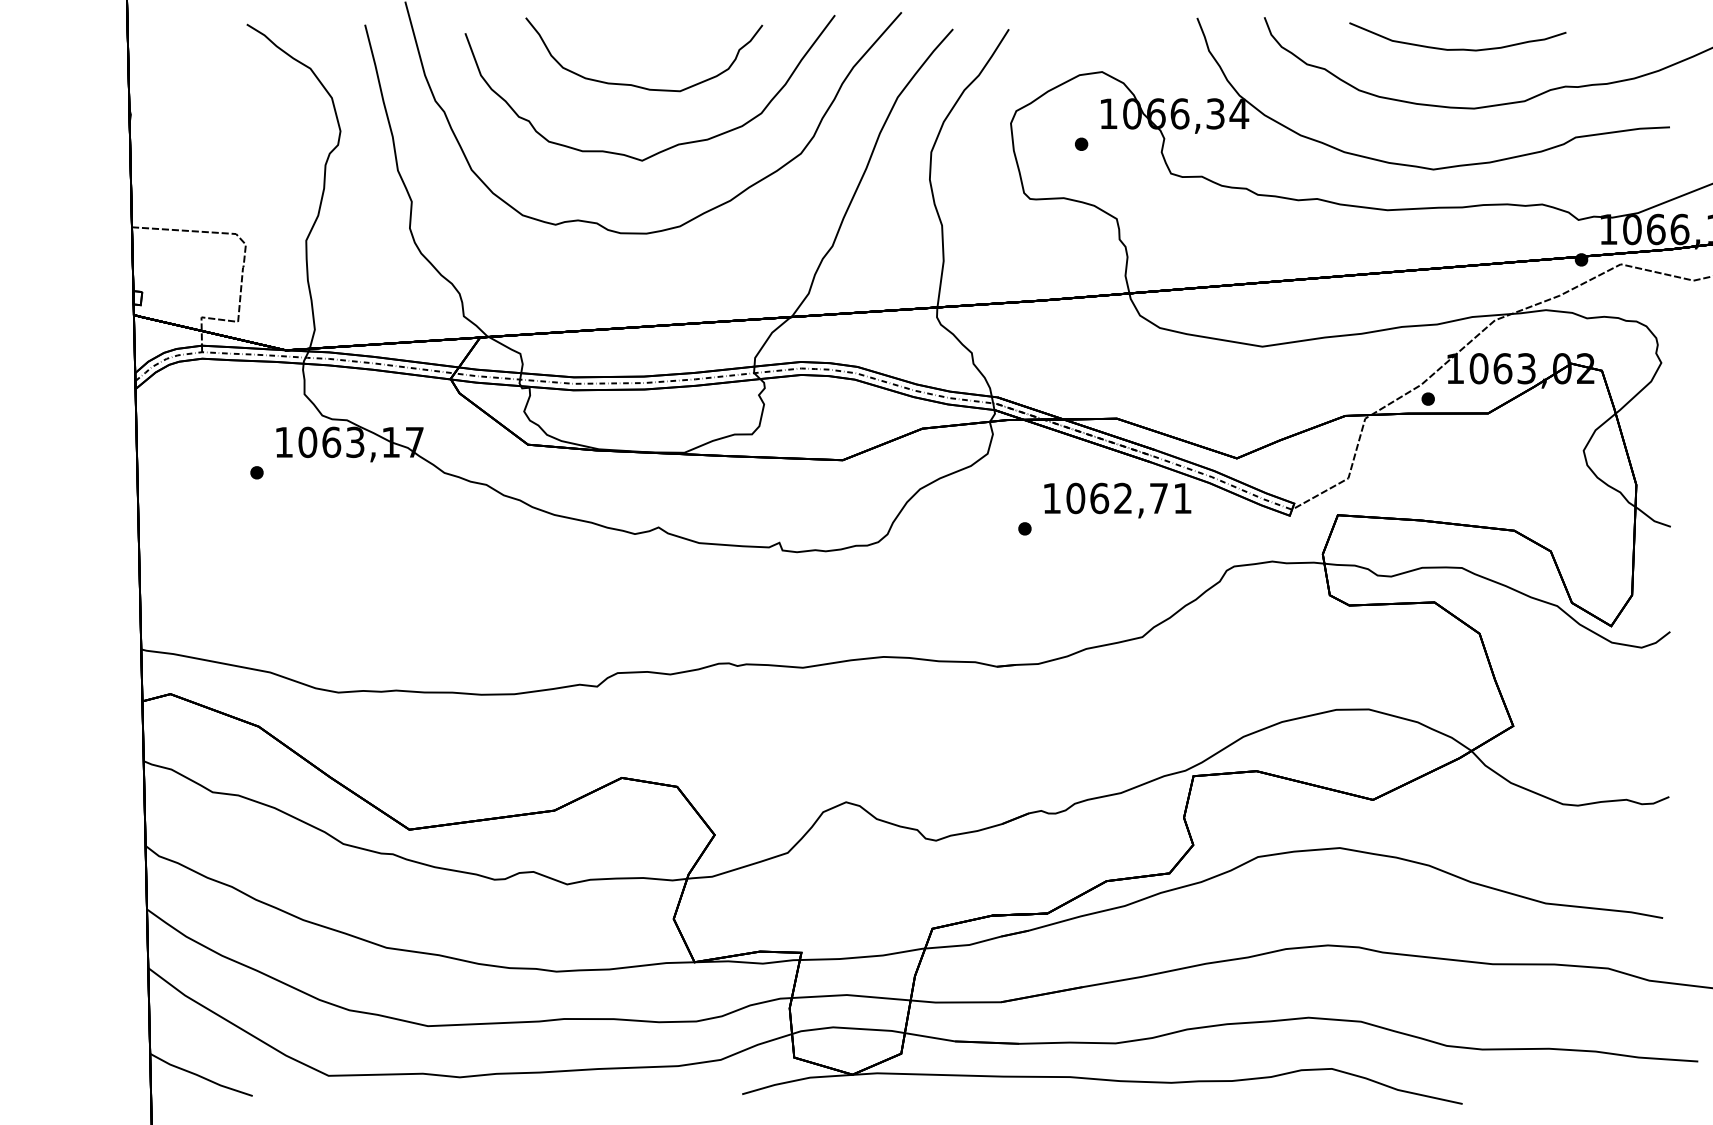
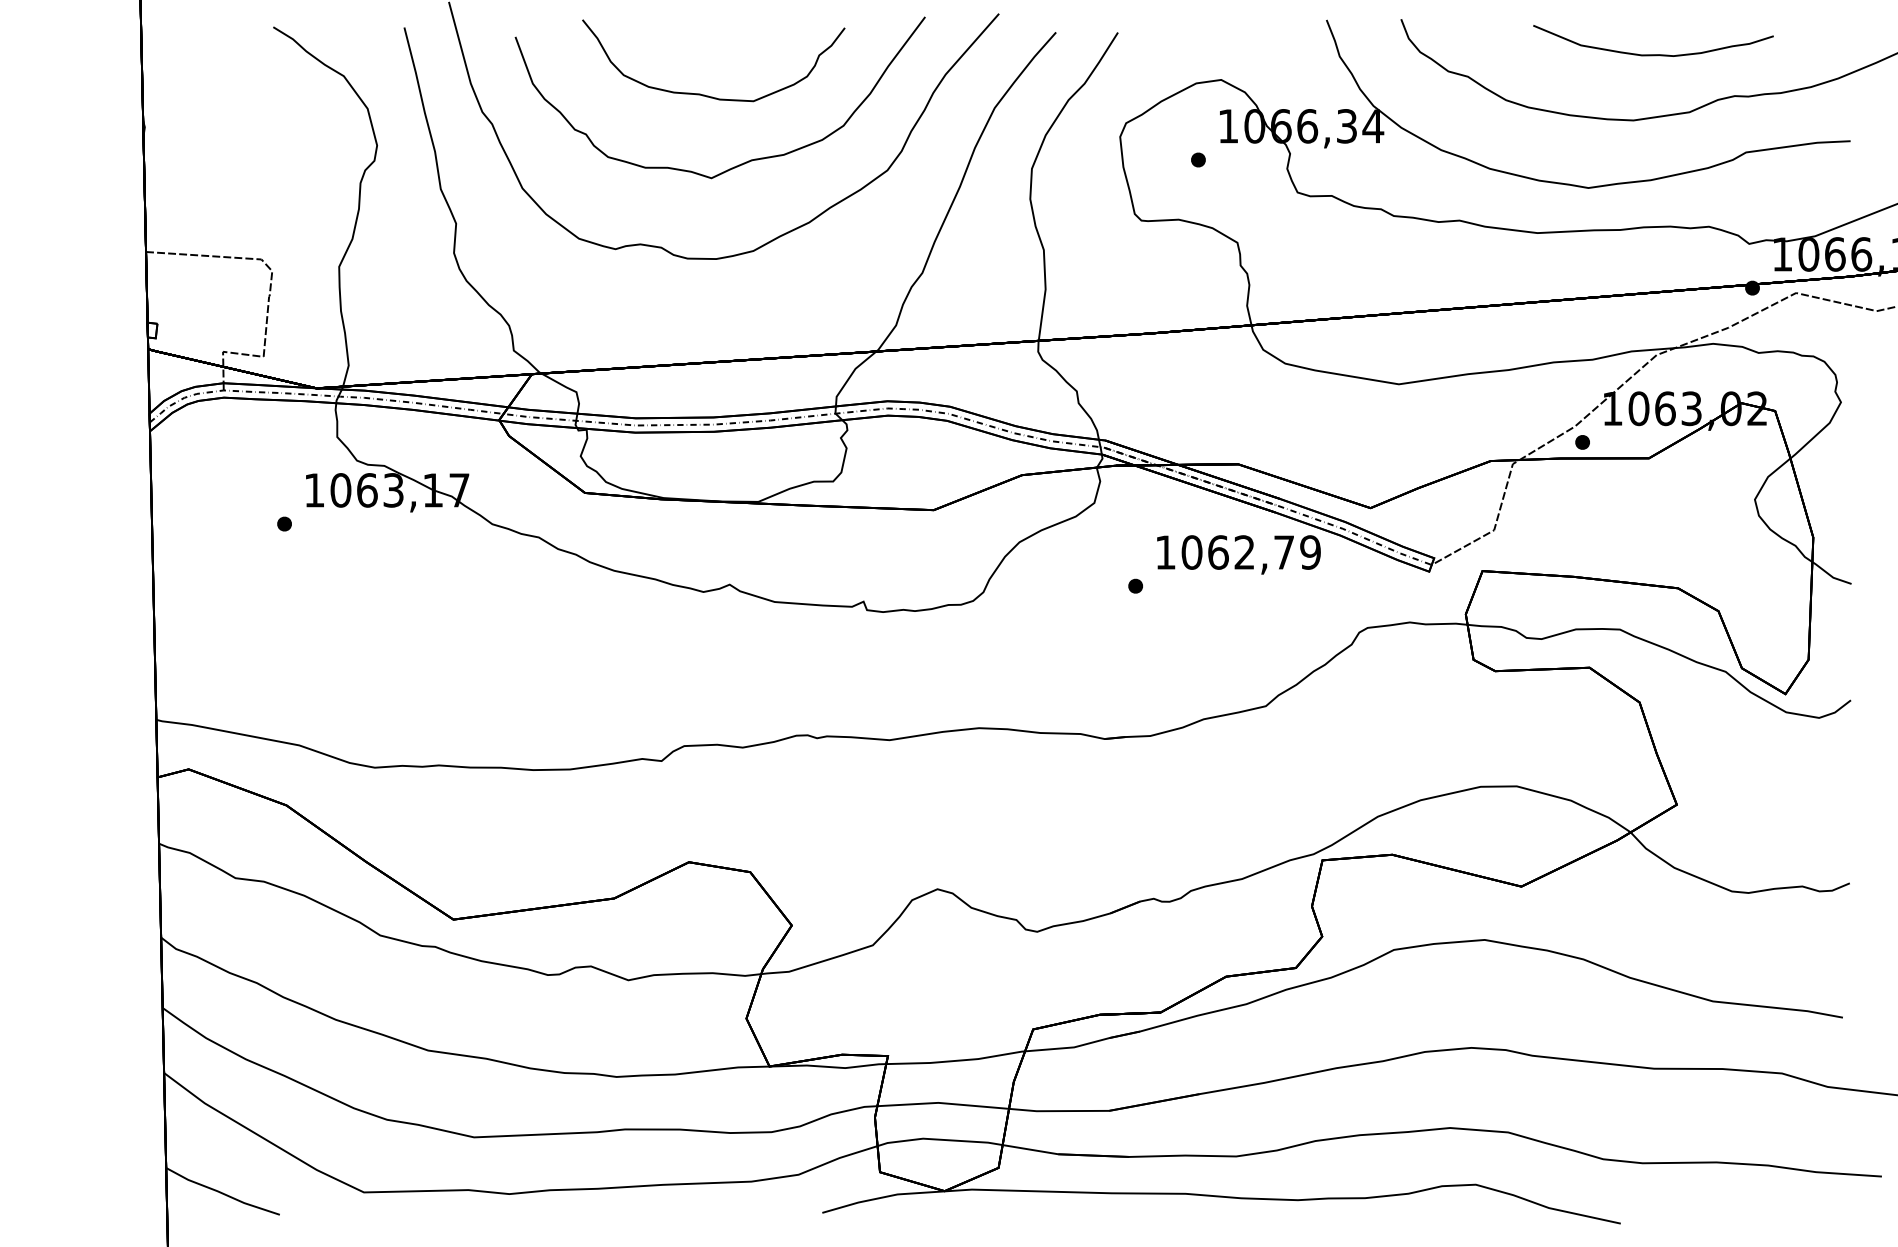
curve: (1457, 49) -> (1653, 54), moved
text: (1182, 498) -> (1310, 552), 1062,71 -> 1062,79

